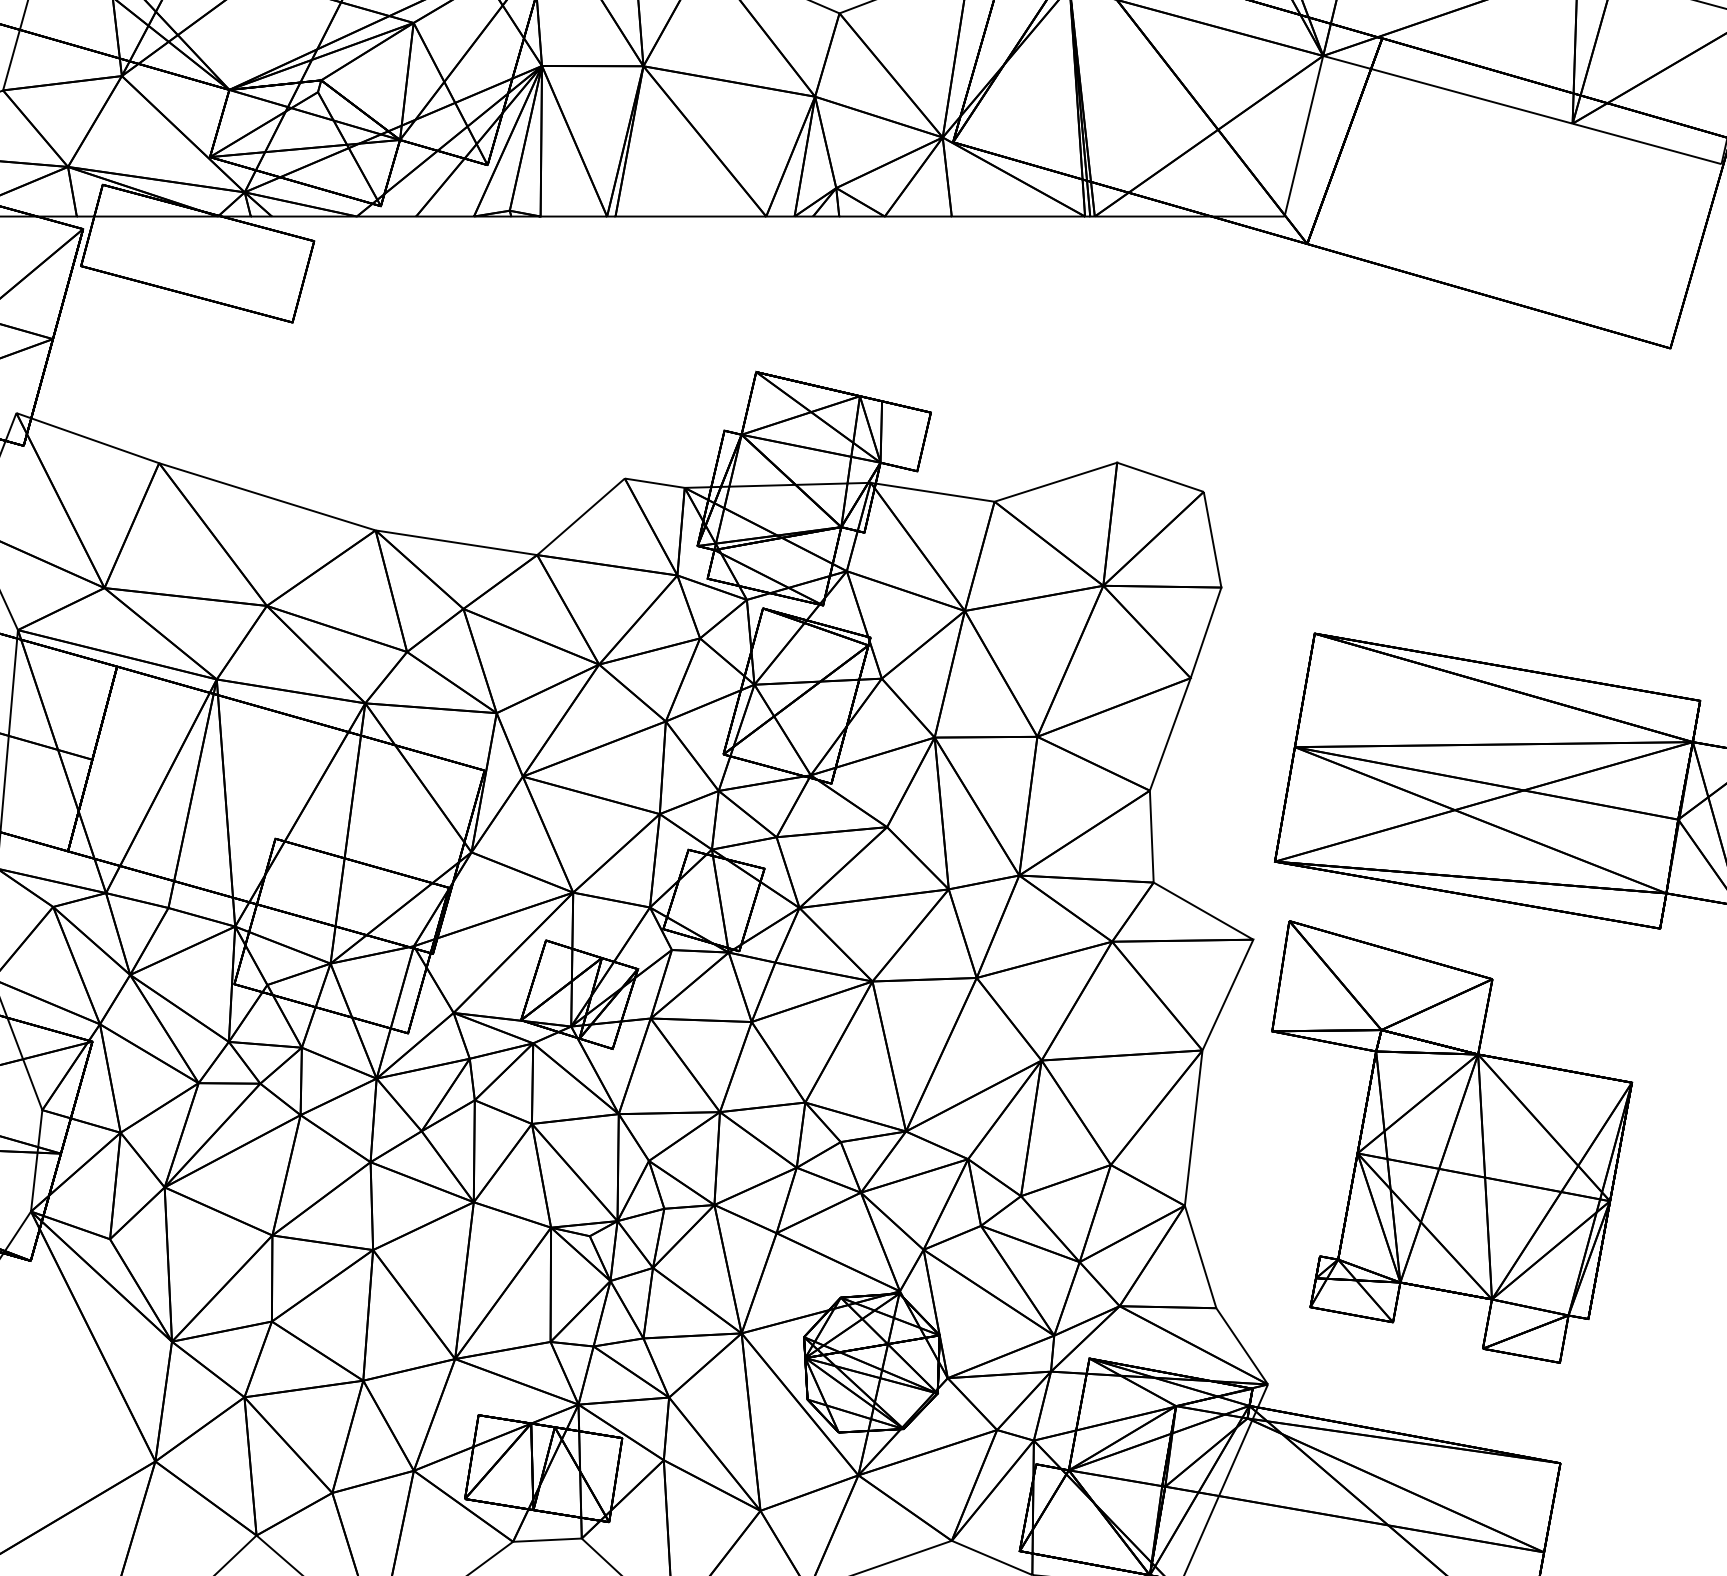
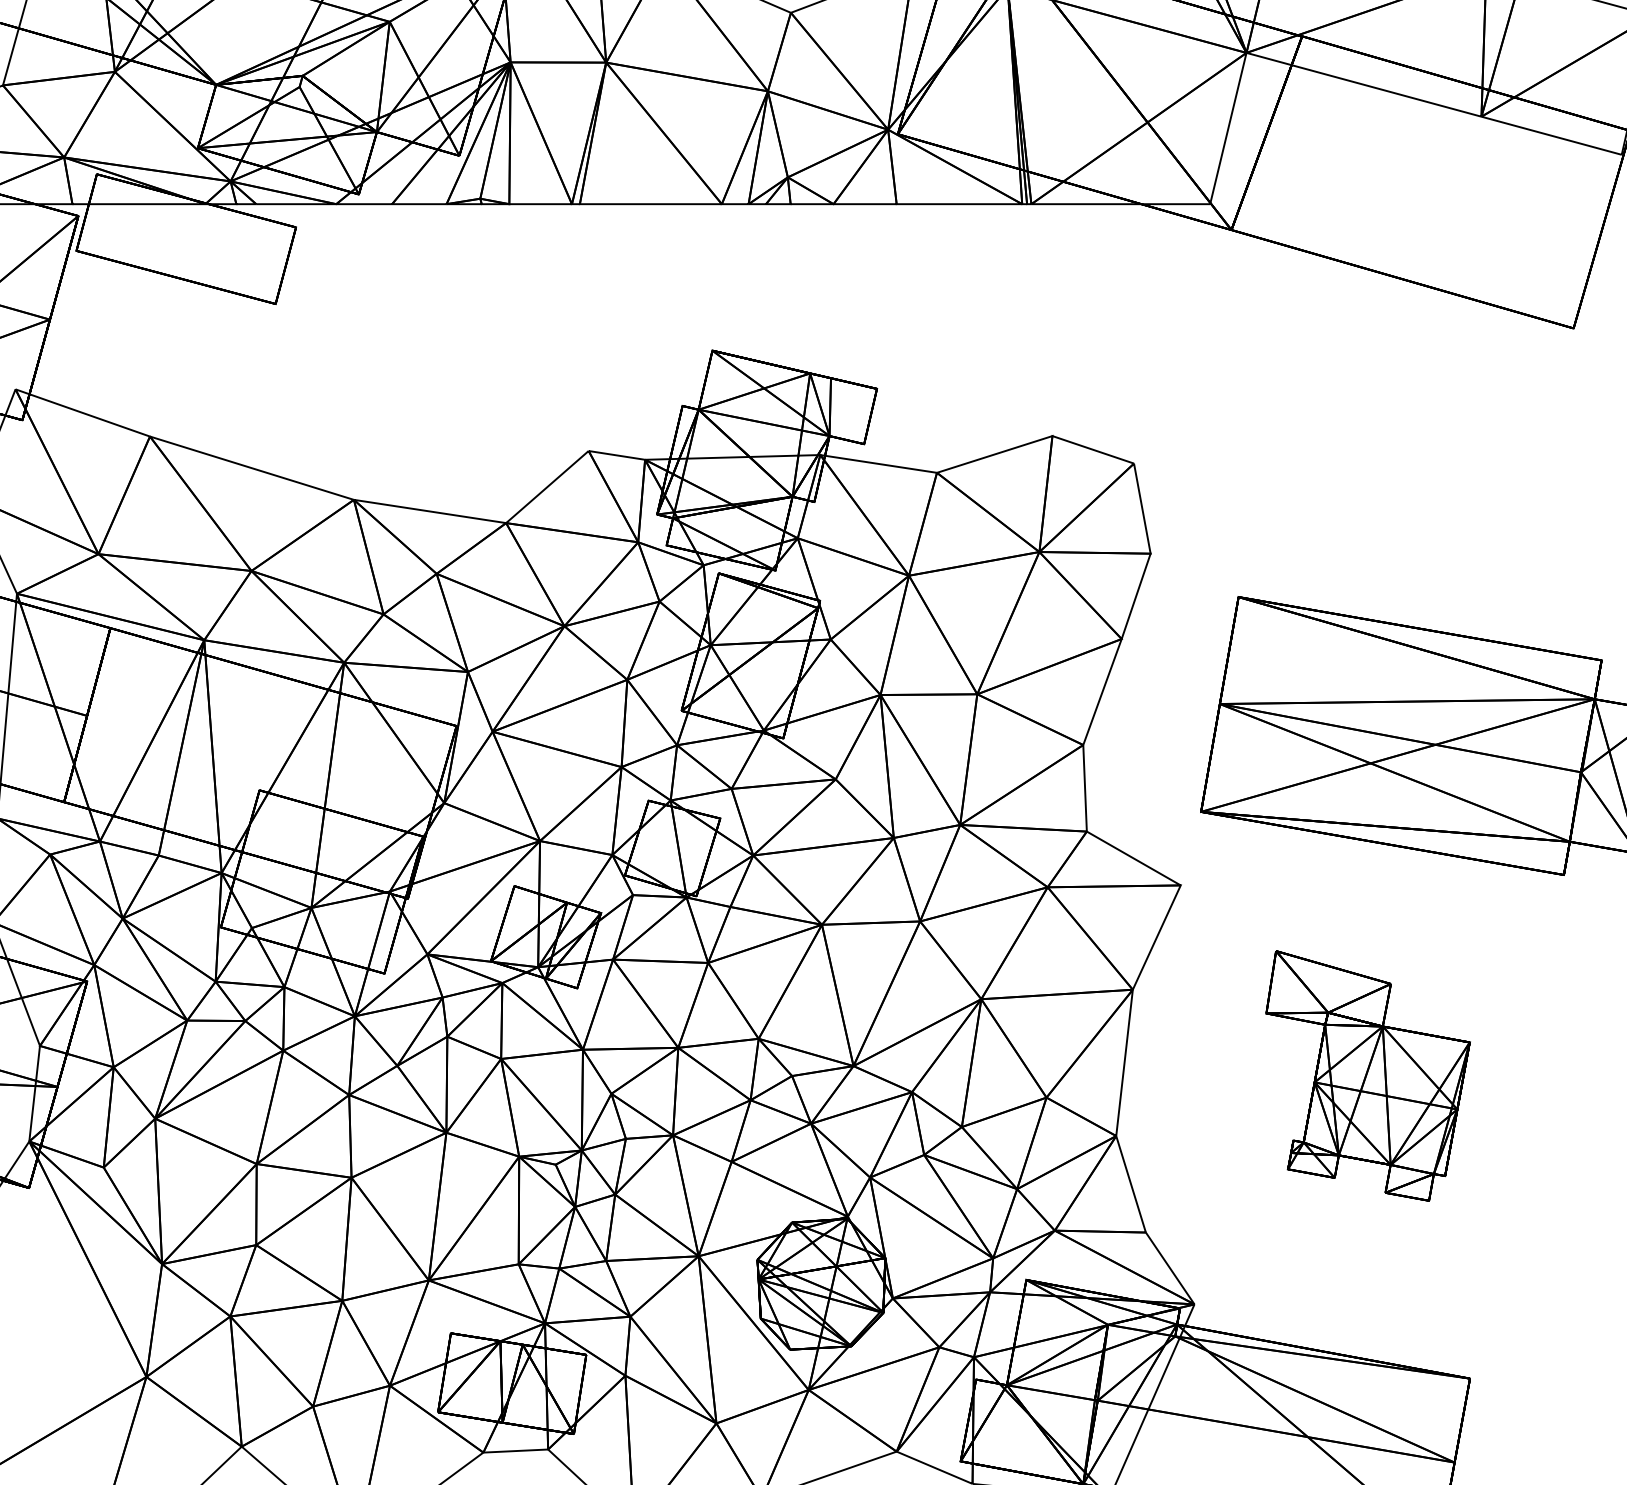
part: (1452, 1141) -> (1368, 1075), size x0.6

